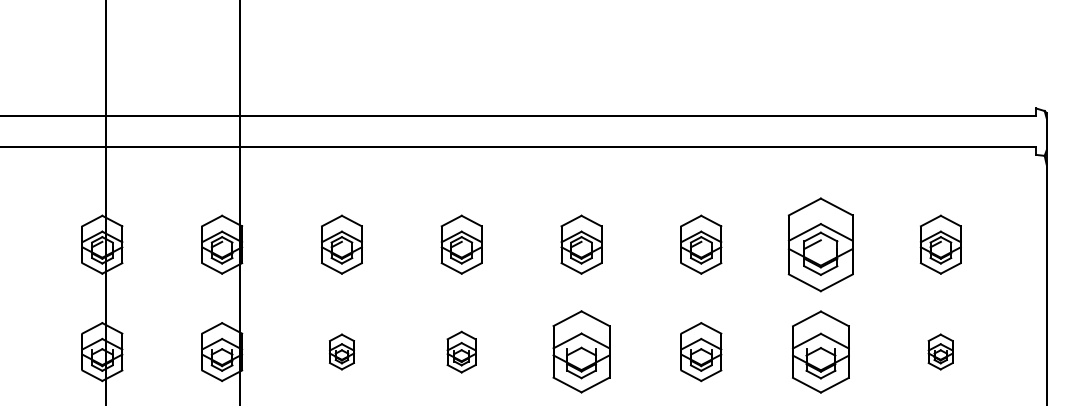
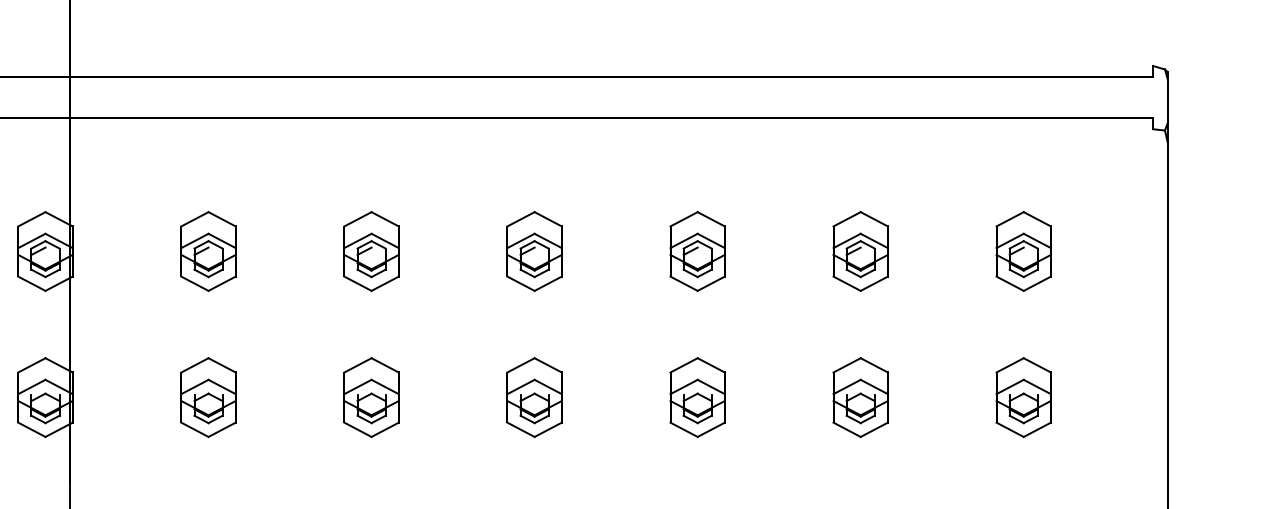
part: (821, 244) -> (861, 251), size x0.62
part: (341, 351) -> (207, 396), size x1.67
part: (821, 351) -> (861, 396), size x0.71
part: (940, 351) -> (1023, 396), size x1.67
part: (461, 352) -> (371, 398), size x1.43
part: (581, 352) -> (534, 398), size x0.71

